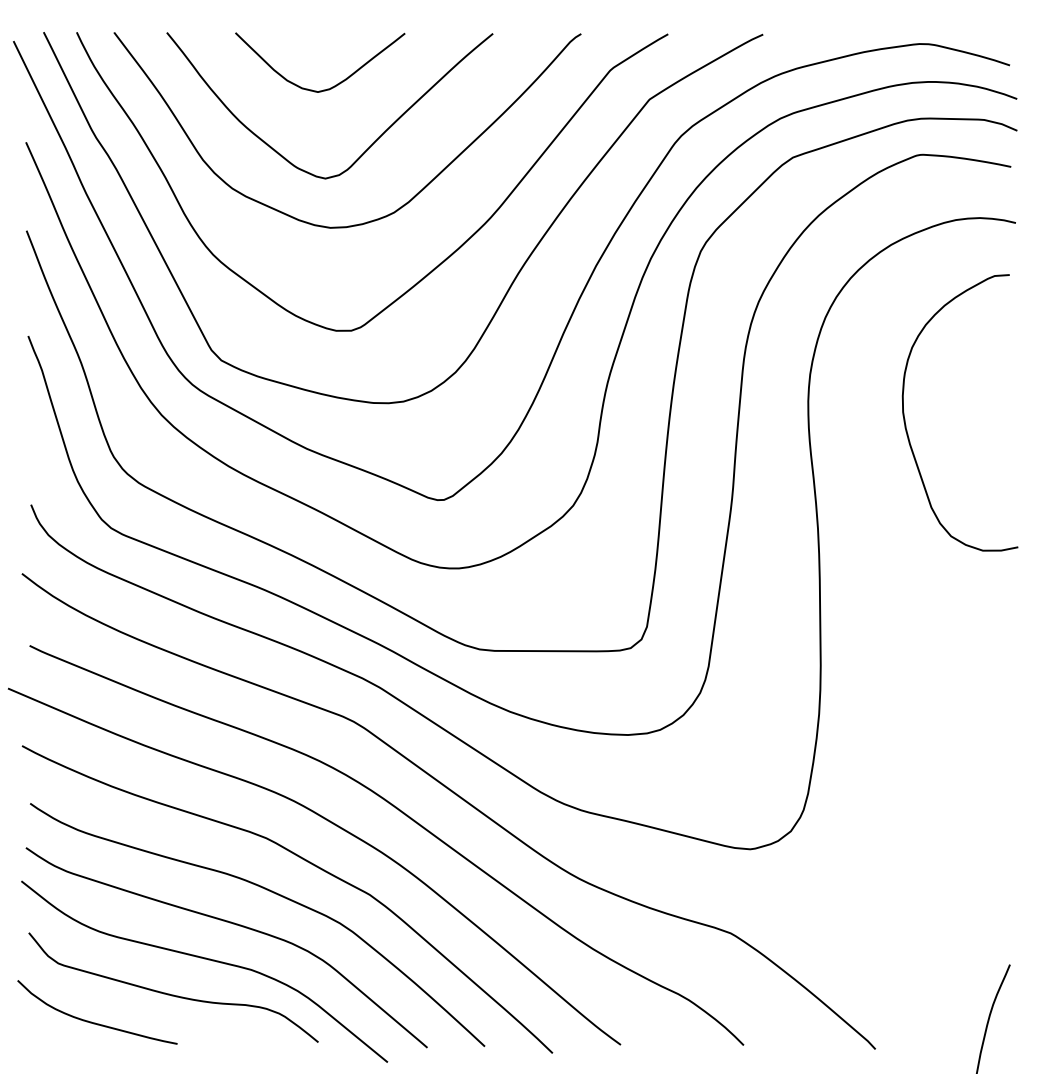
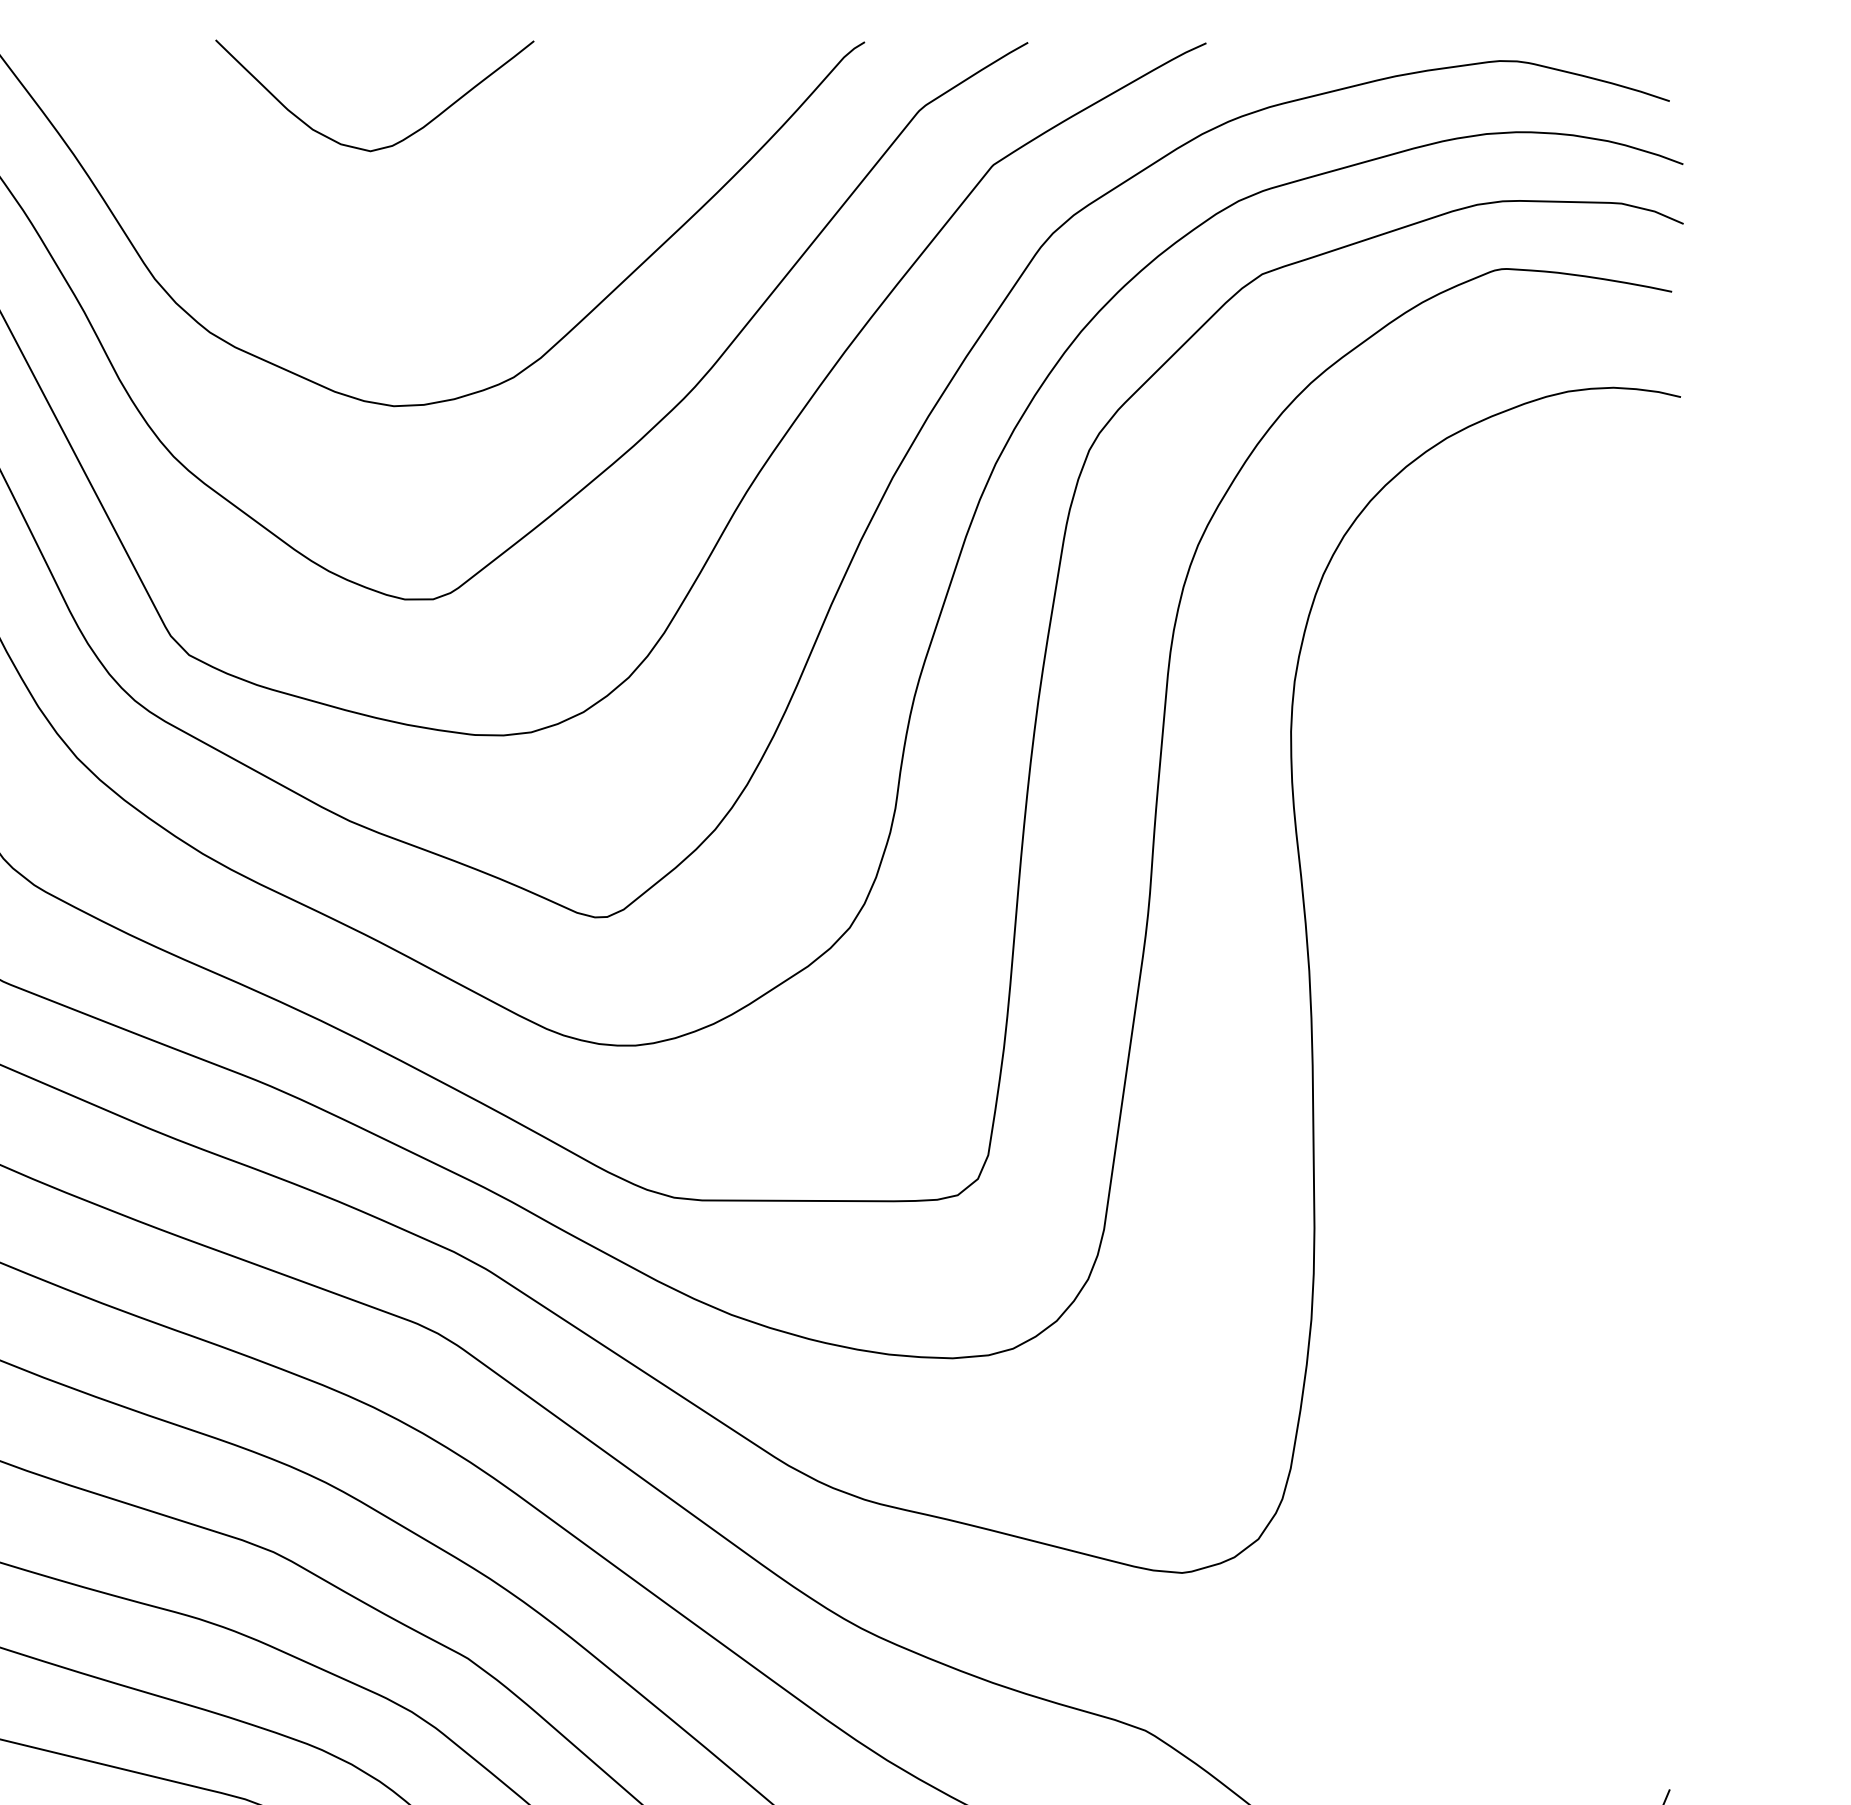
curve: (370, 145) -> (469, 251), removed
curve: (905, 418) -> (1473, 764), removed

